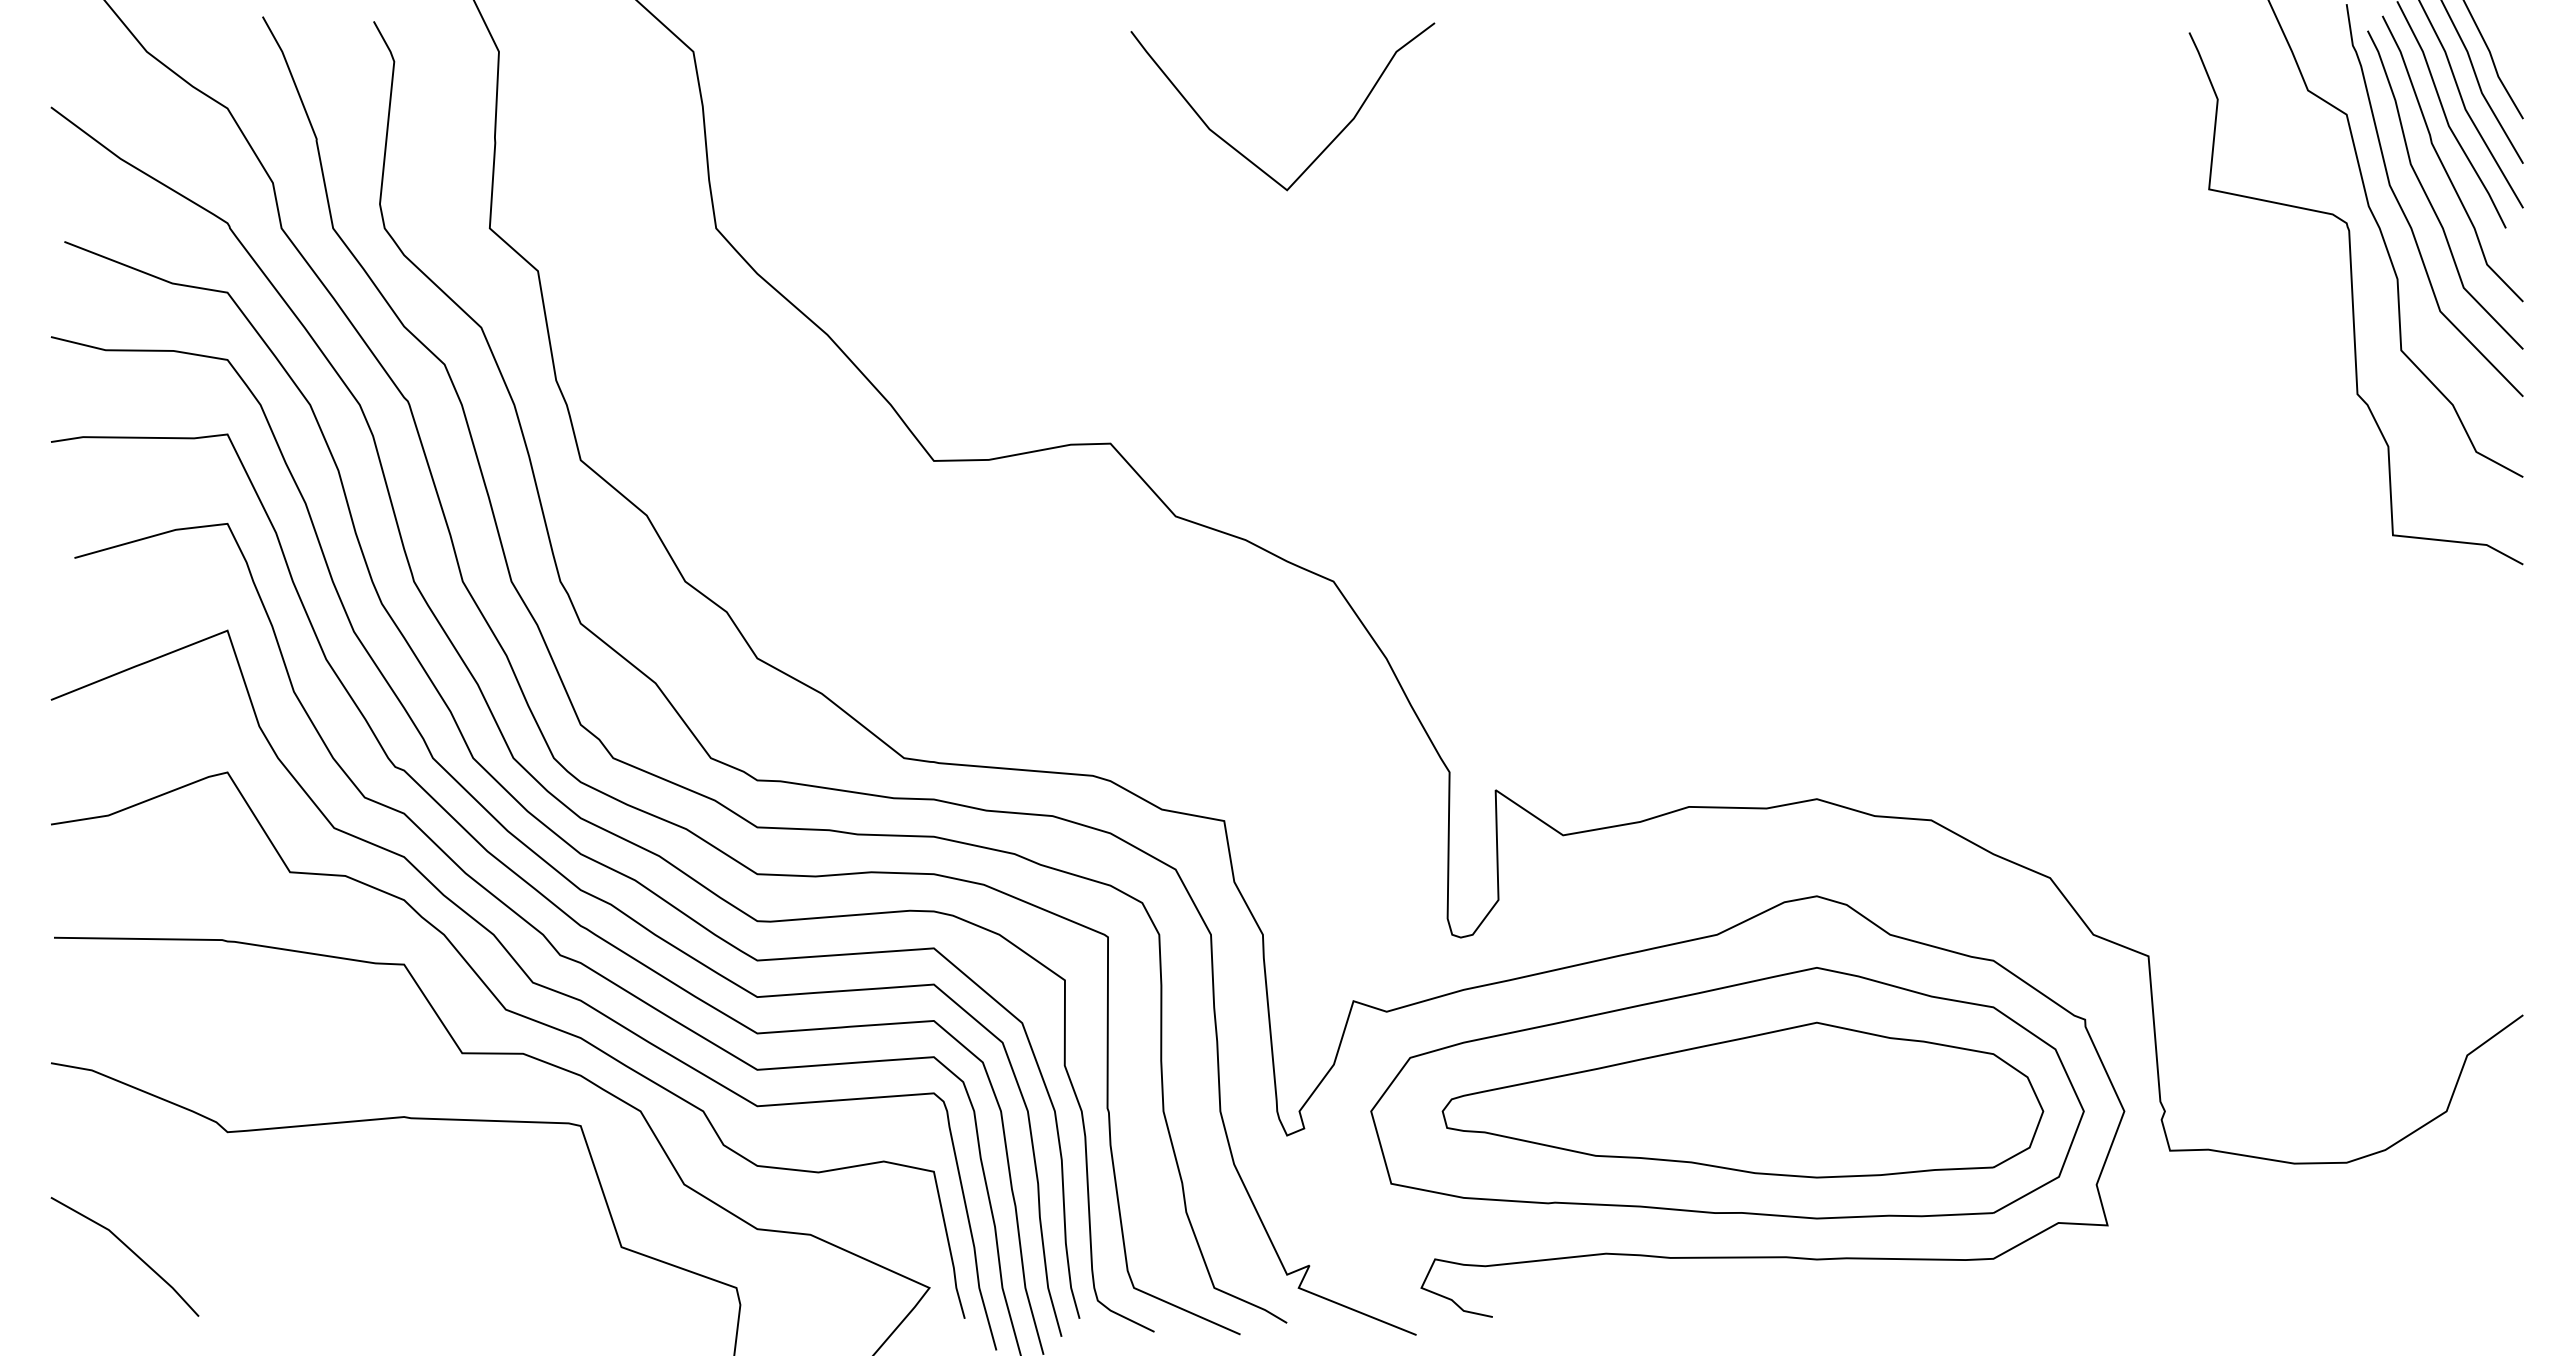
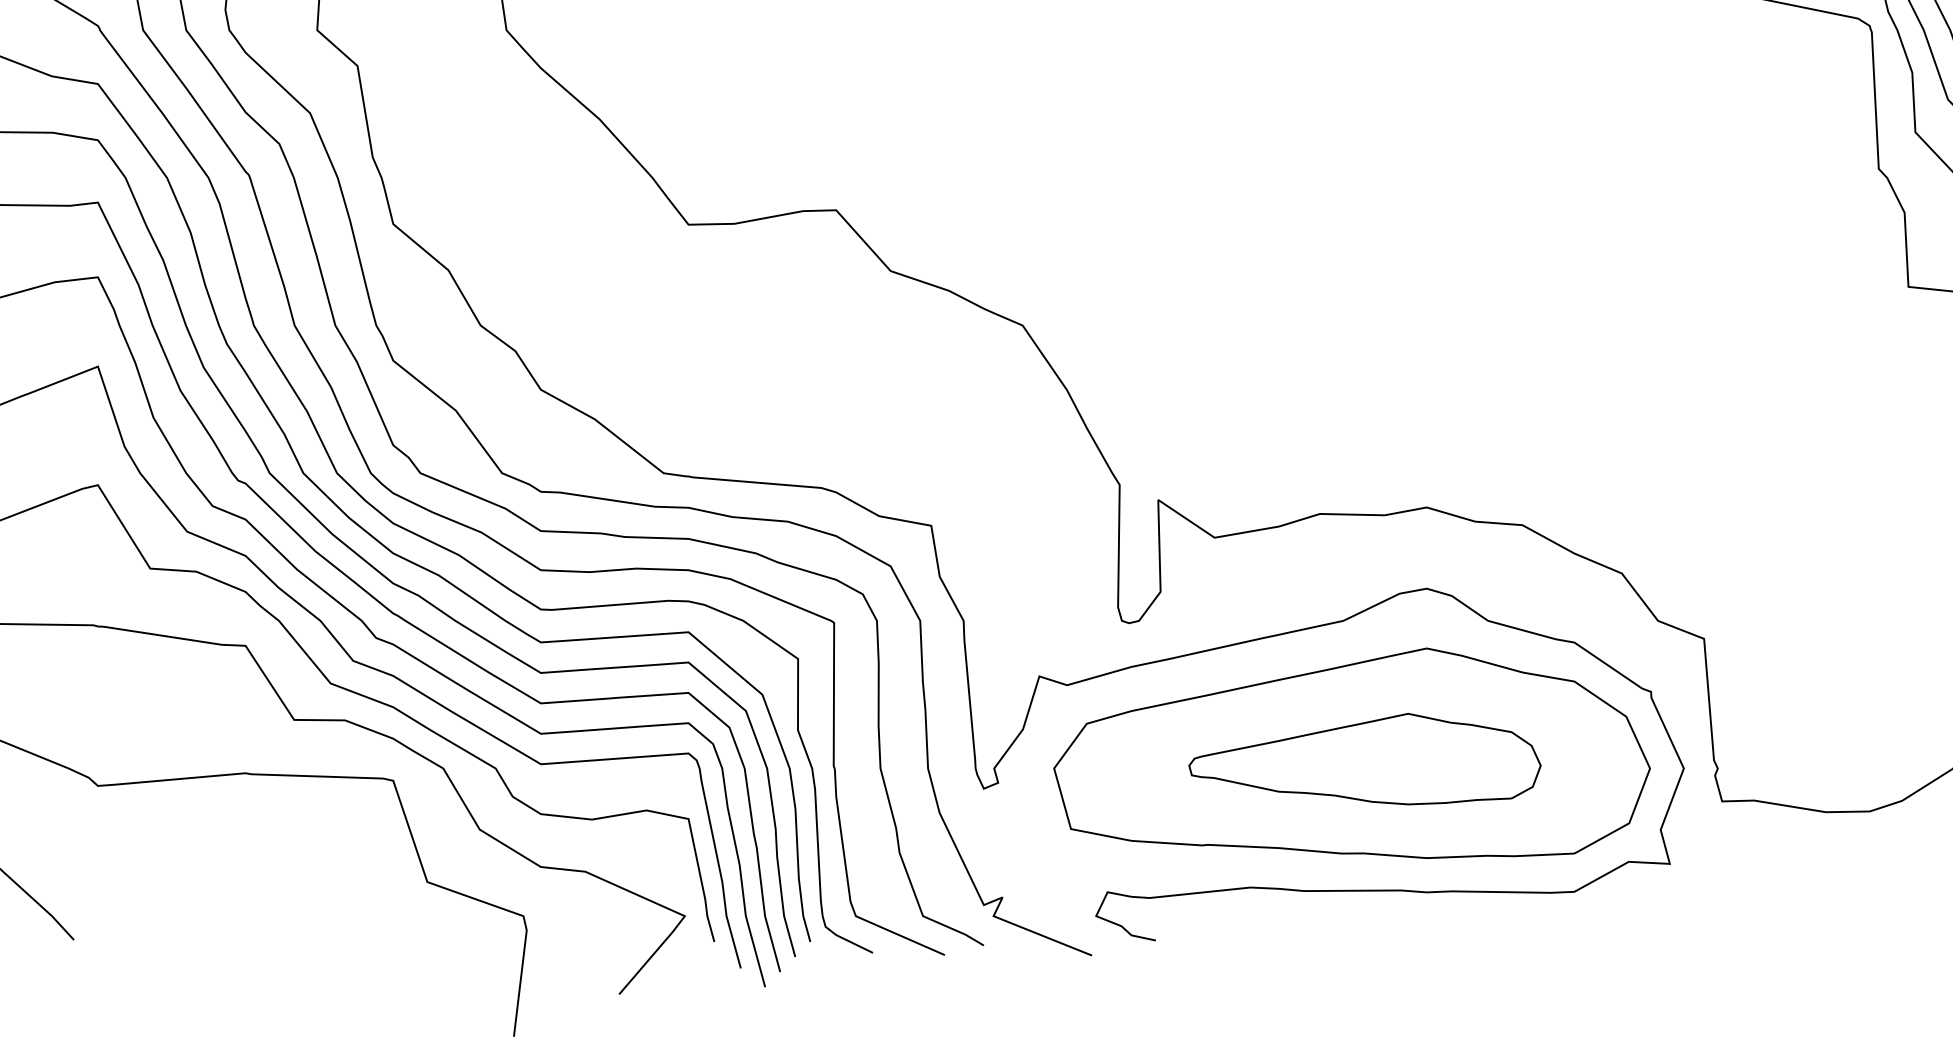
part: (1742, 1099) -> (1364, 758), size x0.7

